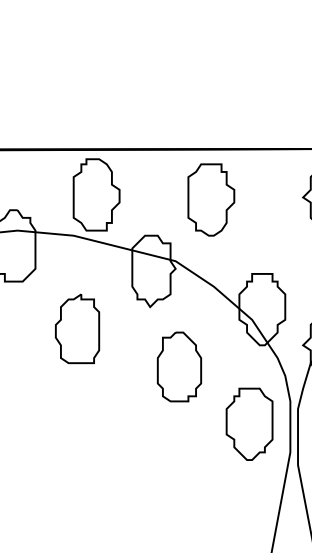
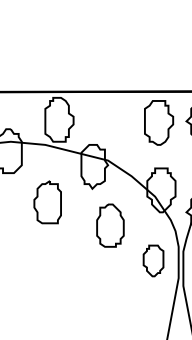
part: (212, 199) -> (159, 122), moved
part: (249, 423) -> (153, 260), size x0.7

